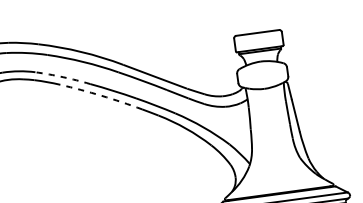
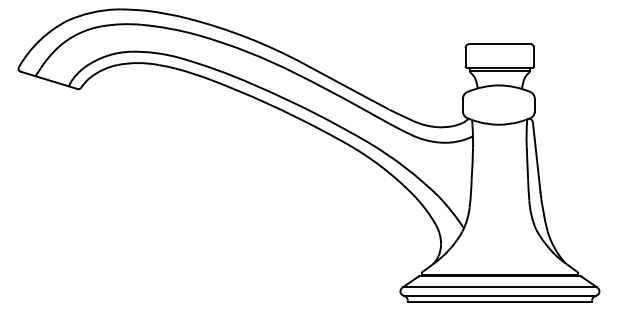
arc: (63, 77) -> (216, 69), dashed -> solid
arc: (101, 95) -> (267, 103), dashed -> solid

